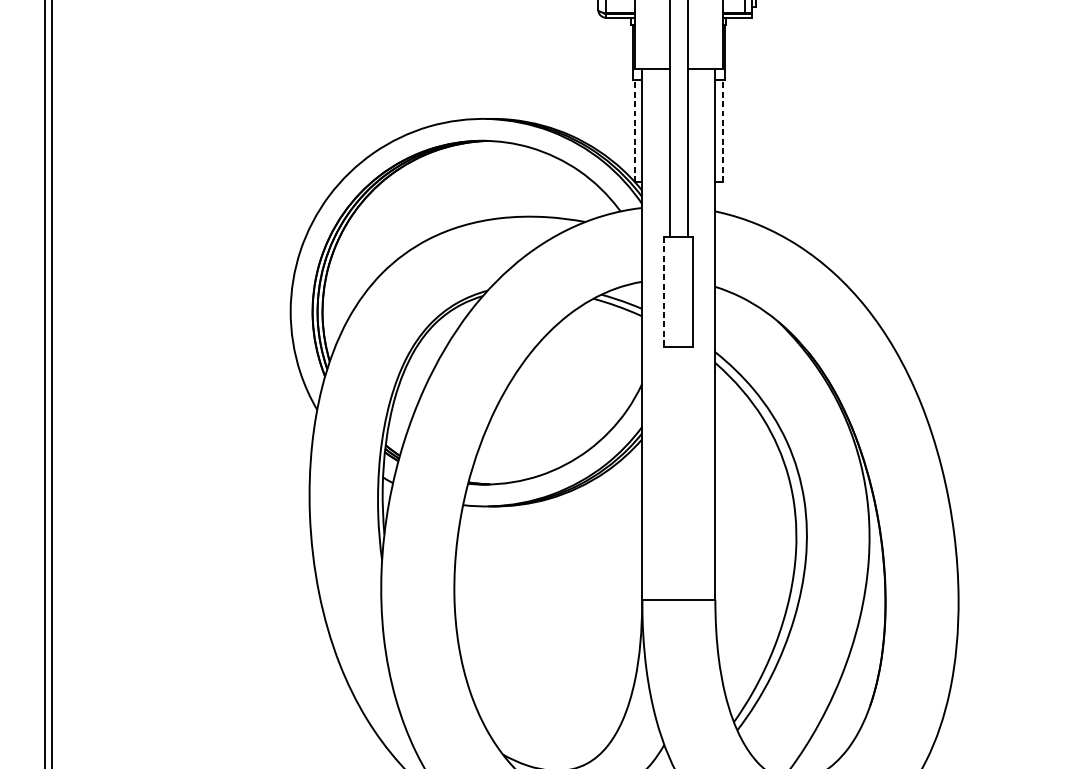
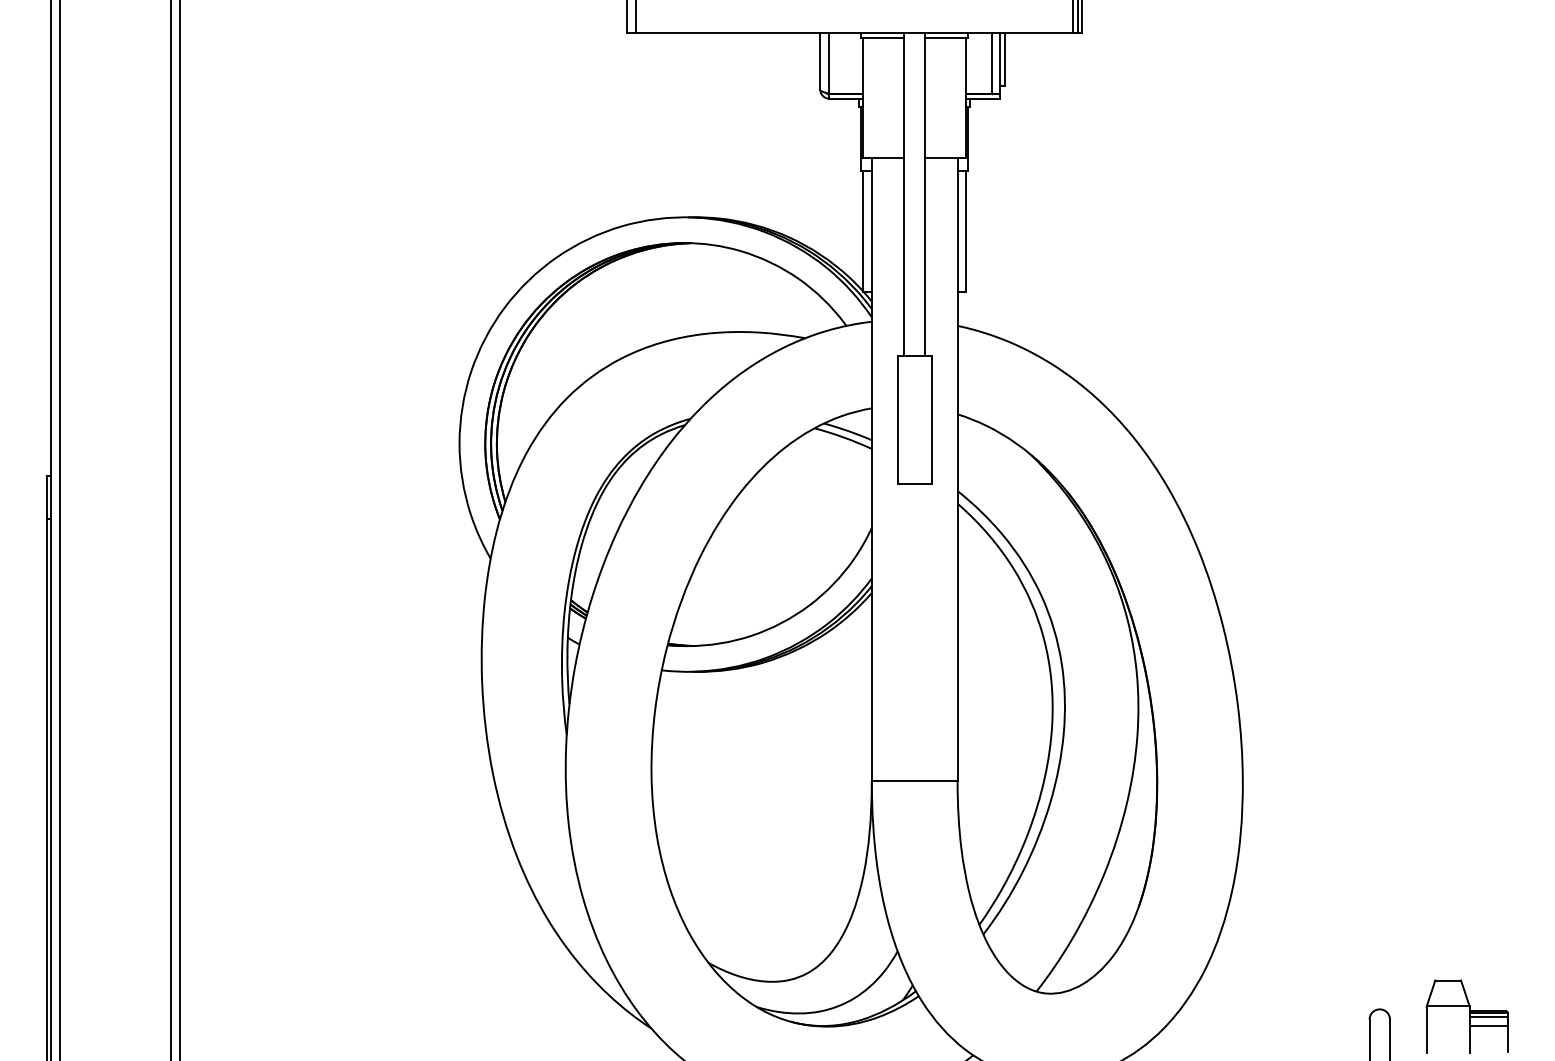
line: (635, 130) -> (863, 231), dashed -> solid
line: (722, 130) -> (966, 231), dashed -> solid
line: (664, 292) -> (897, 420), dashed -> solid

